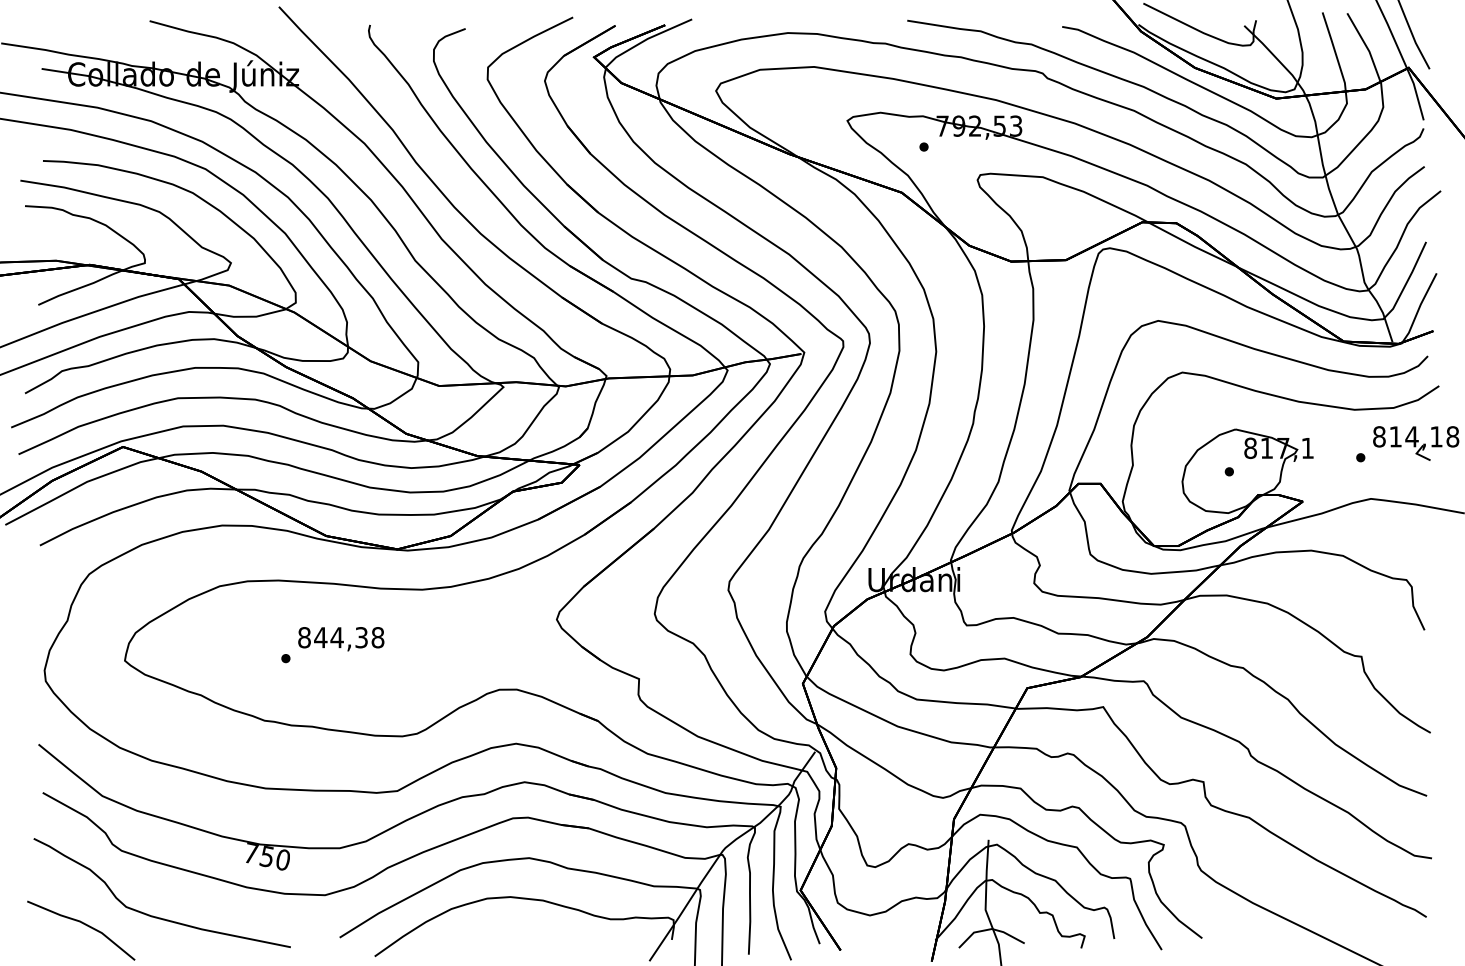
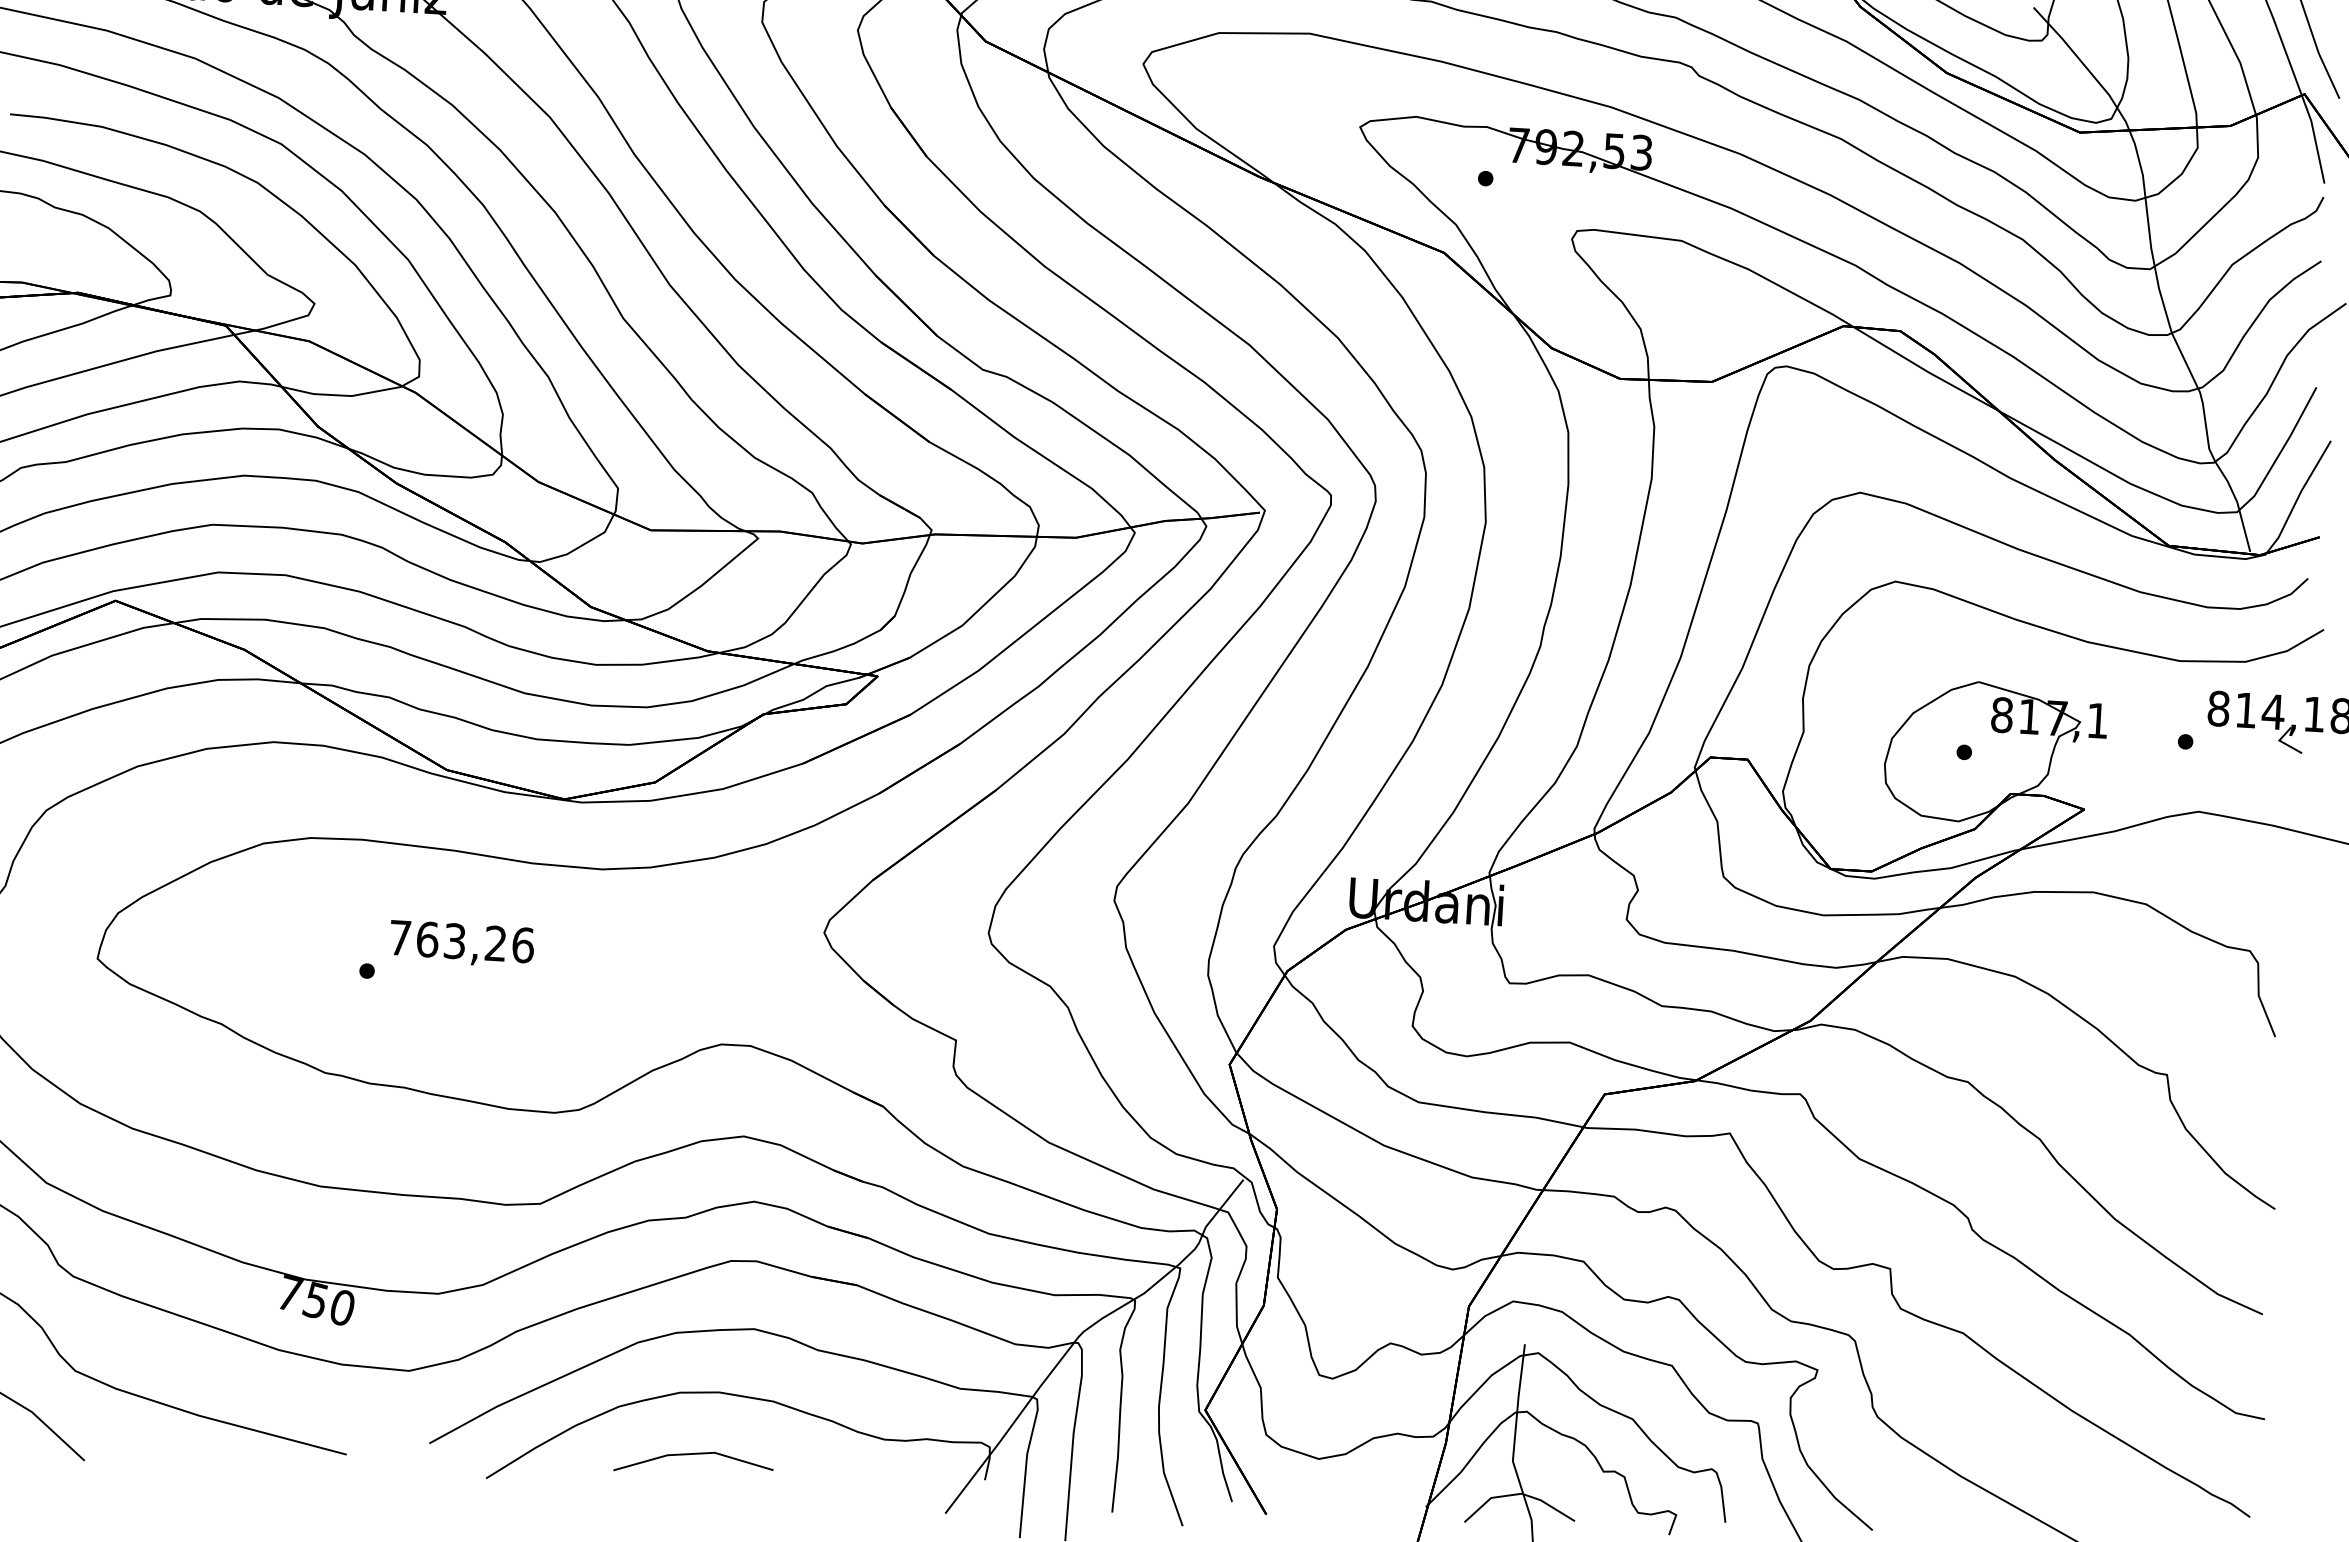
text: (341, 637) -> (462, 941), 844,38 -> 763,26
line: (497, 935) -> (693, 1455), added

